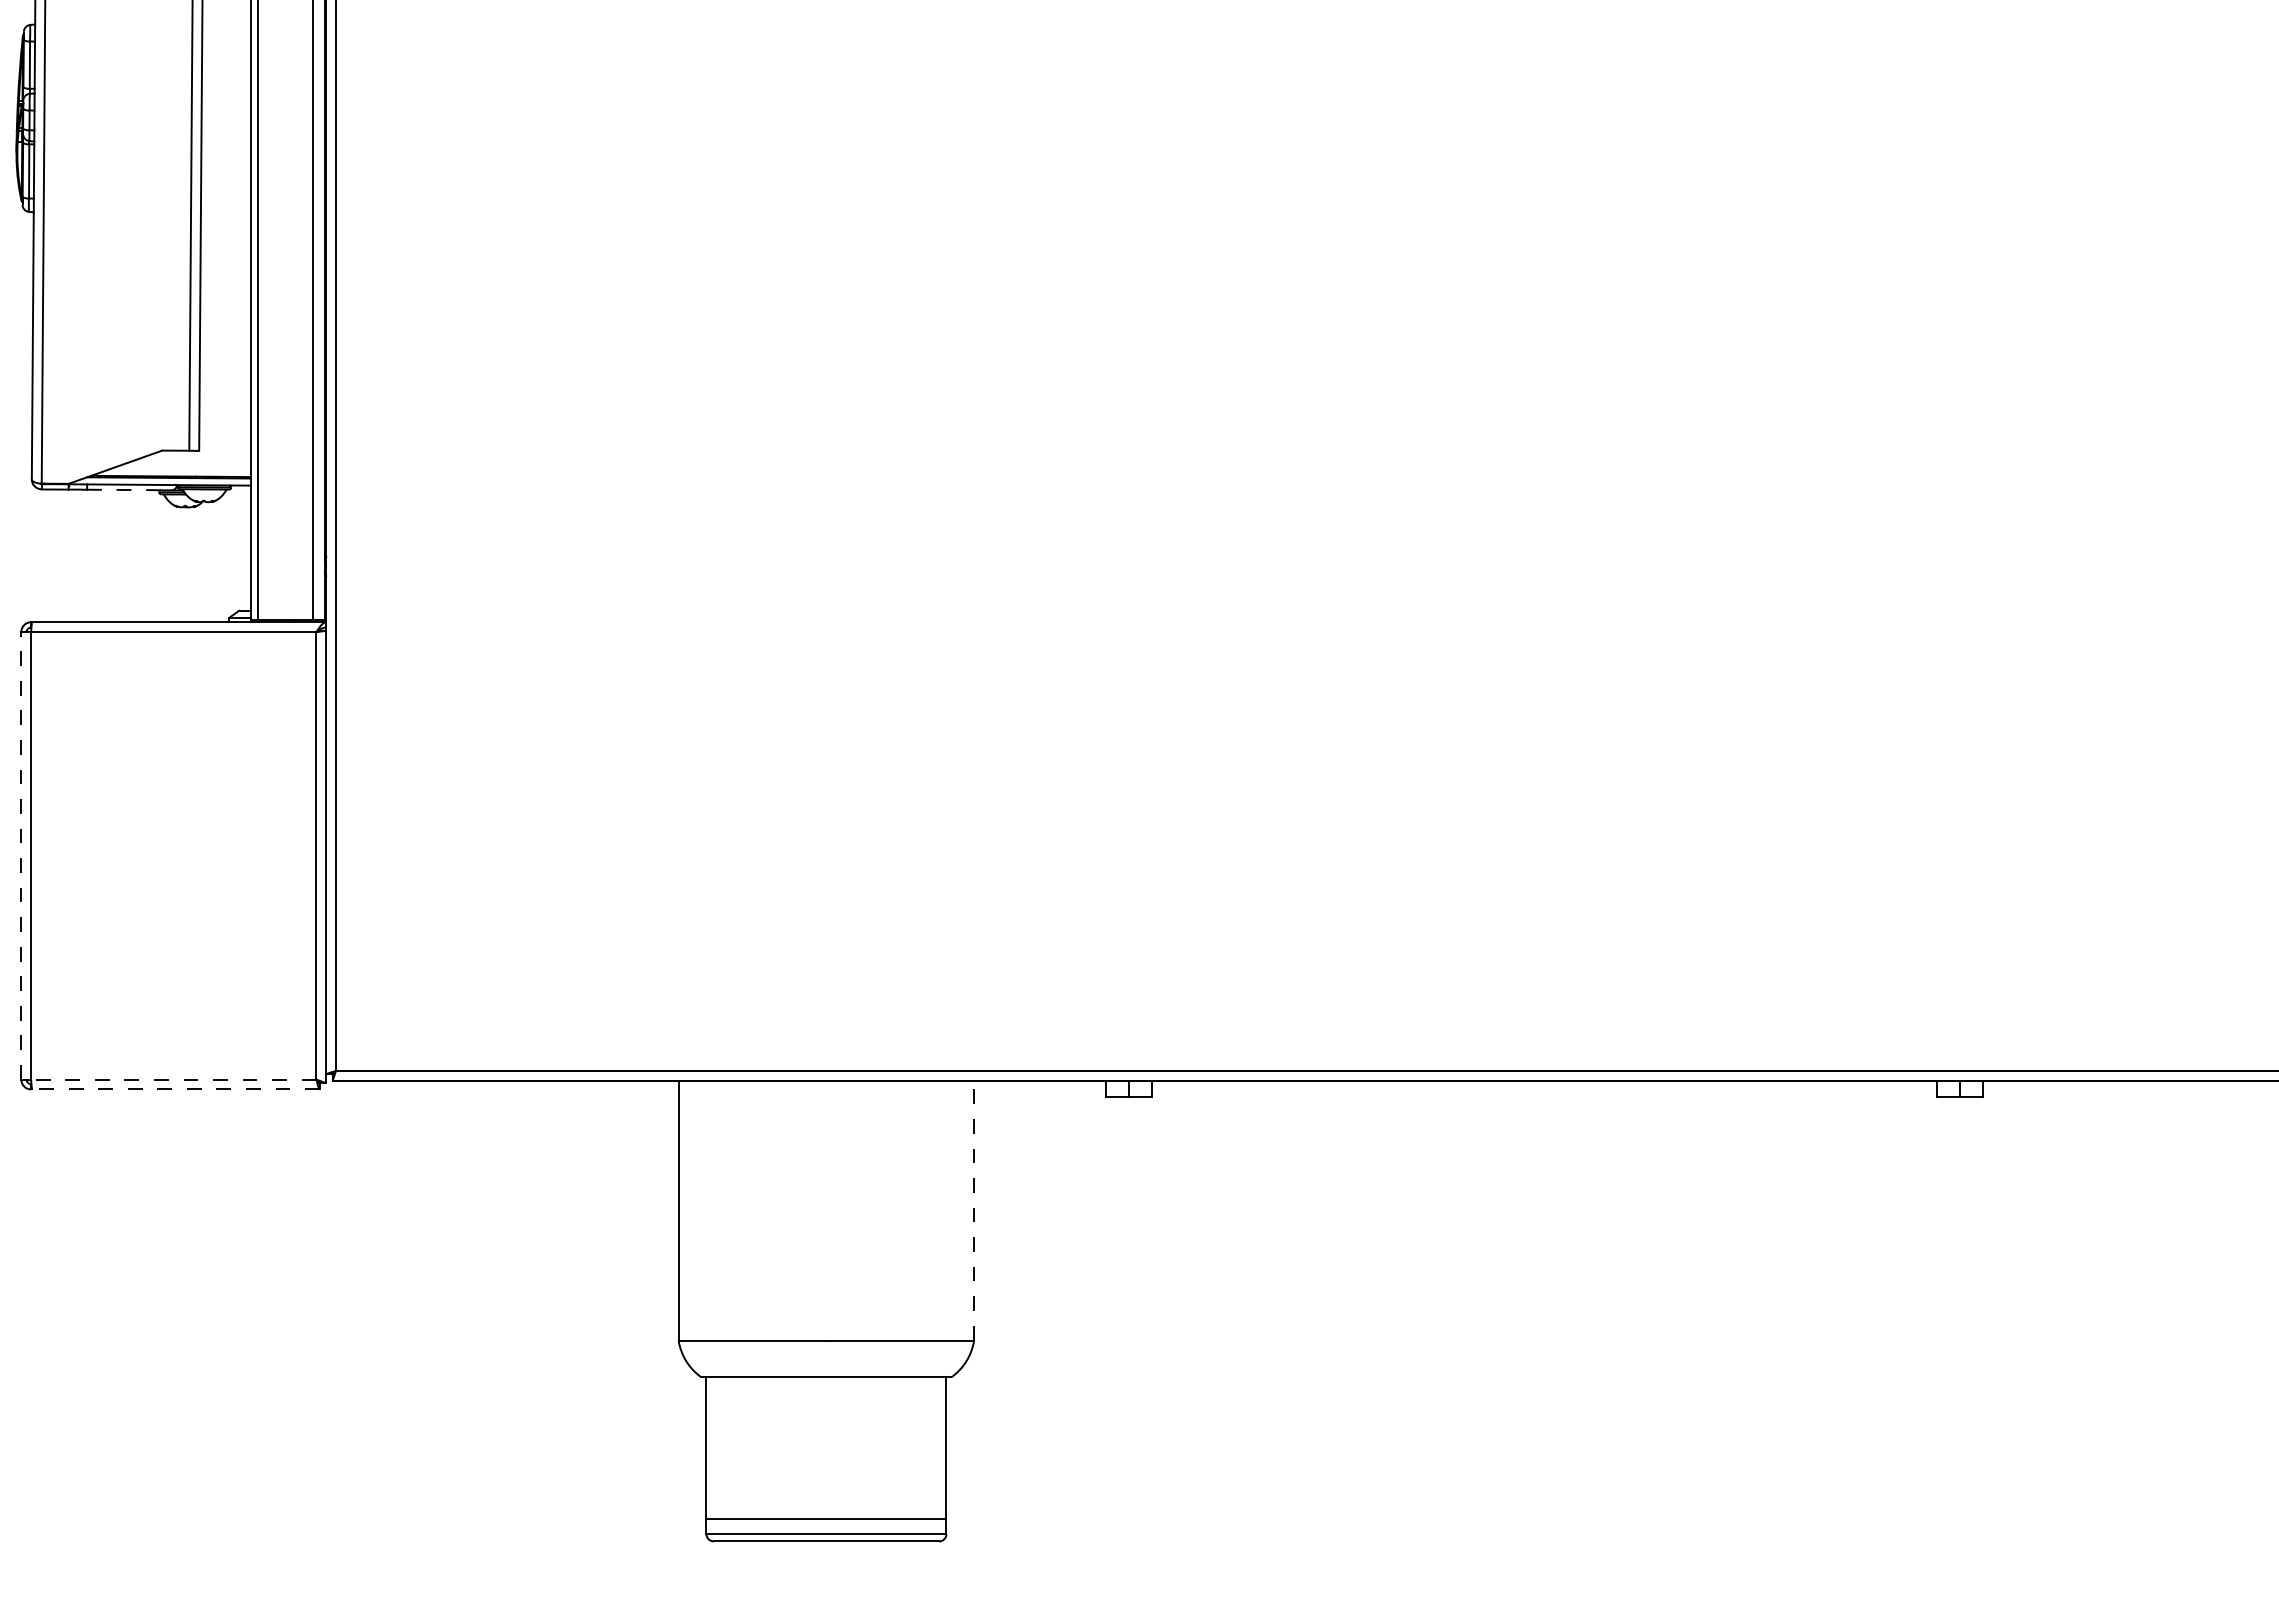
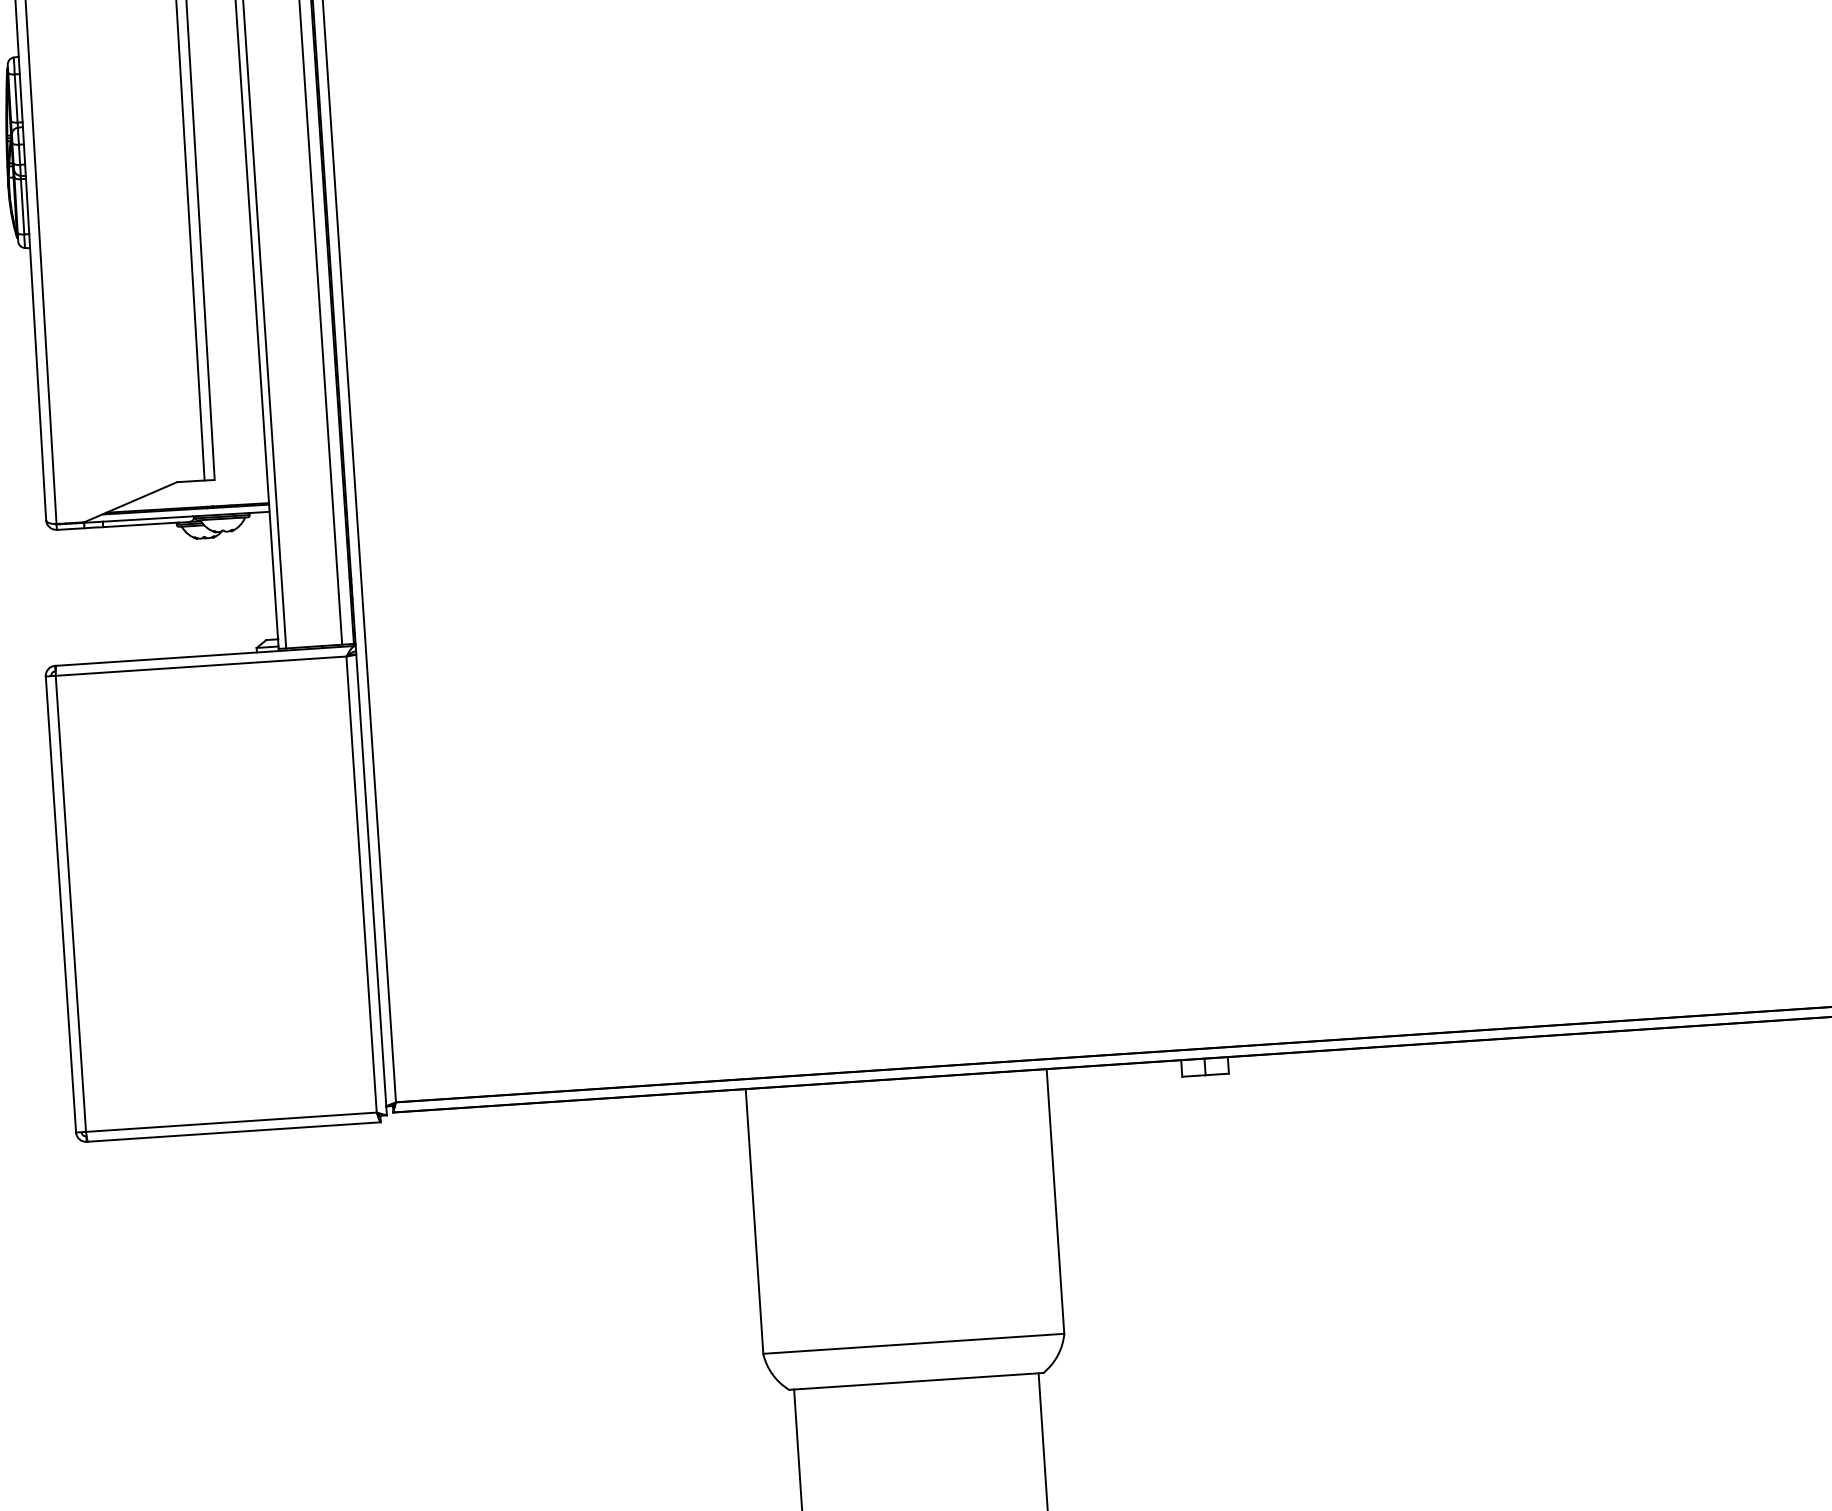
line: (124, 489) -> (141, 524), dashed -> solid
line: (21, 855) -> (61, 904), dashed -> solid
line: (173, 1079) -> (231, 1122), dashed -> solid
line: (176, 1089) -> (234, 1132), dashed -> solid
line: (974, 1210) -> (1055, 1201), dashed -> solid

